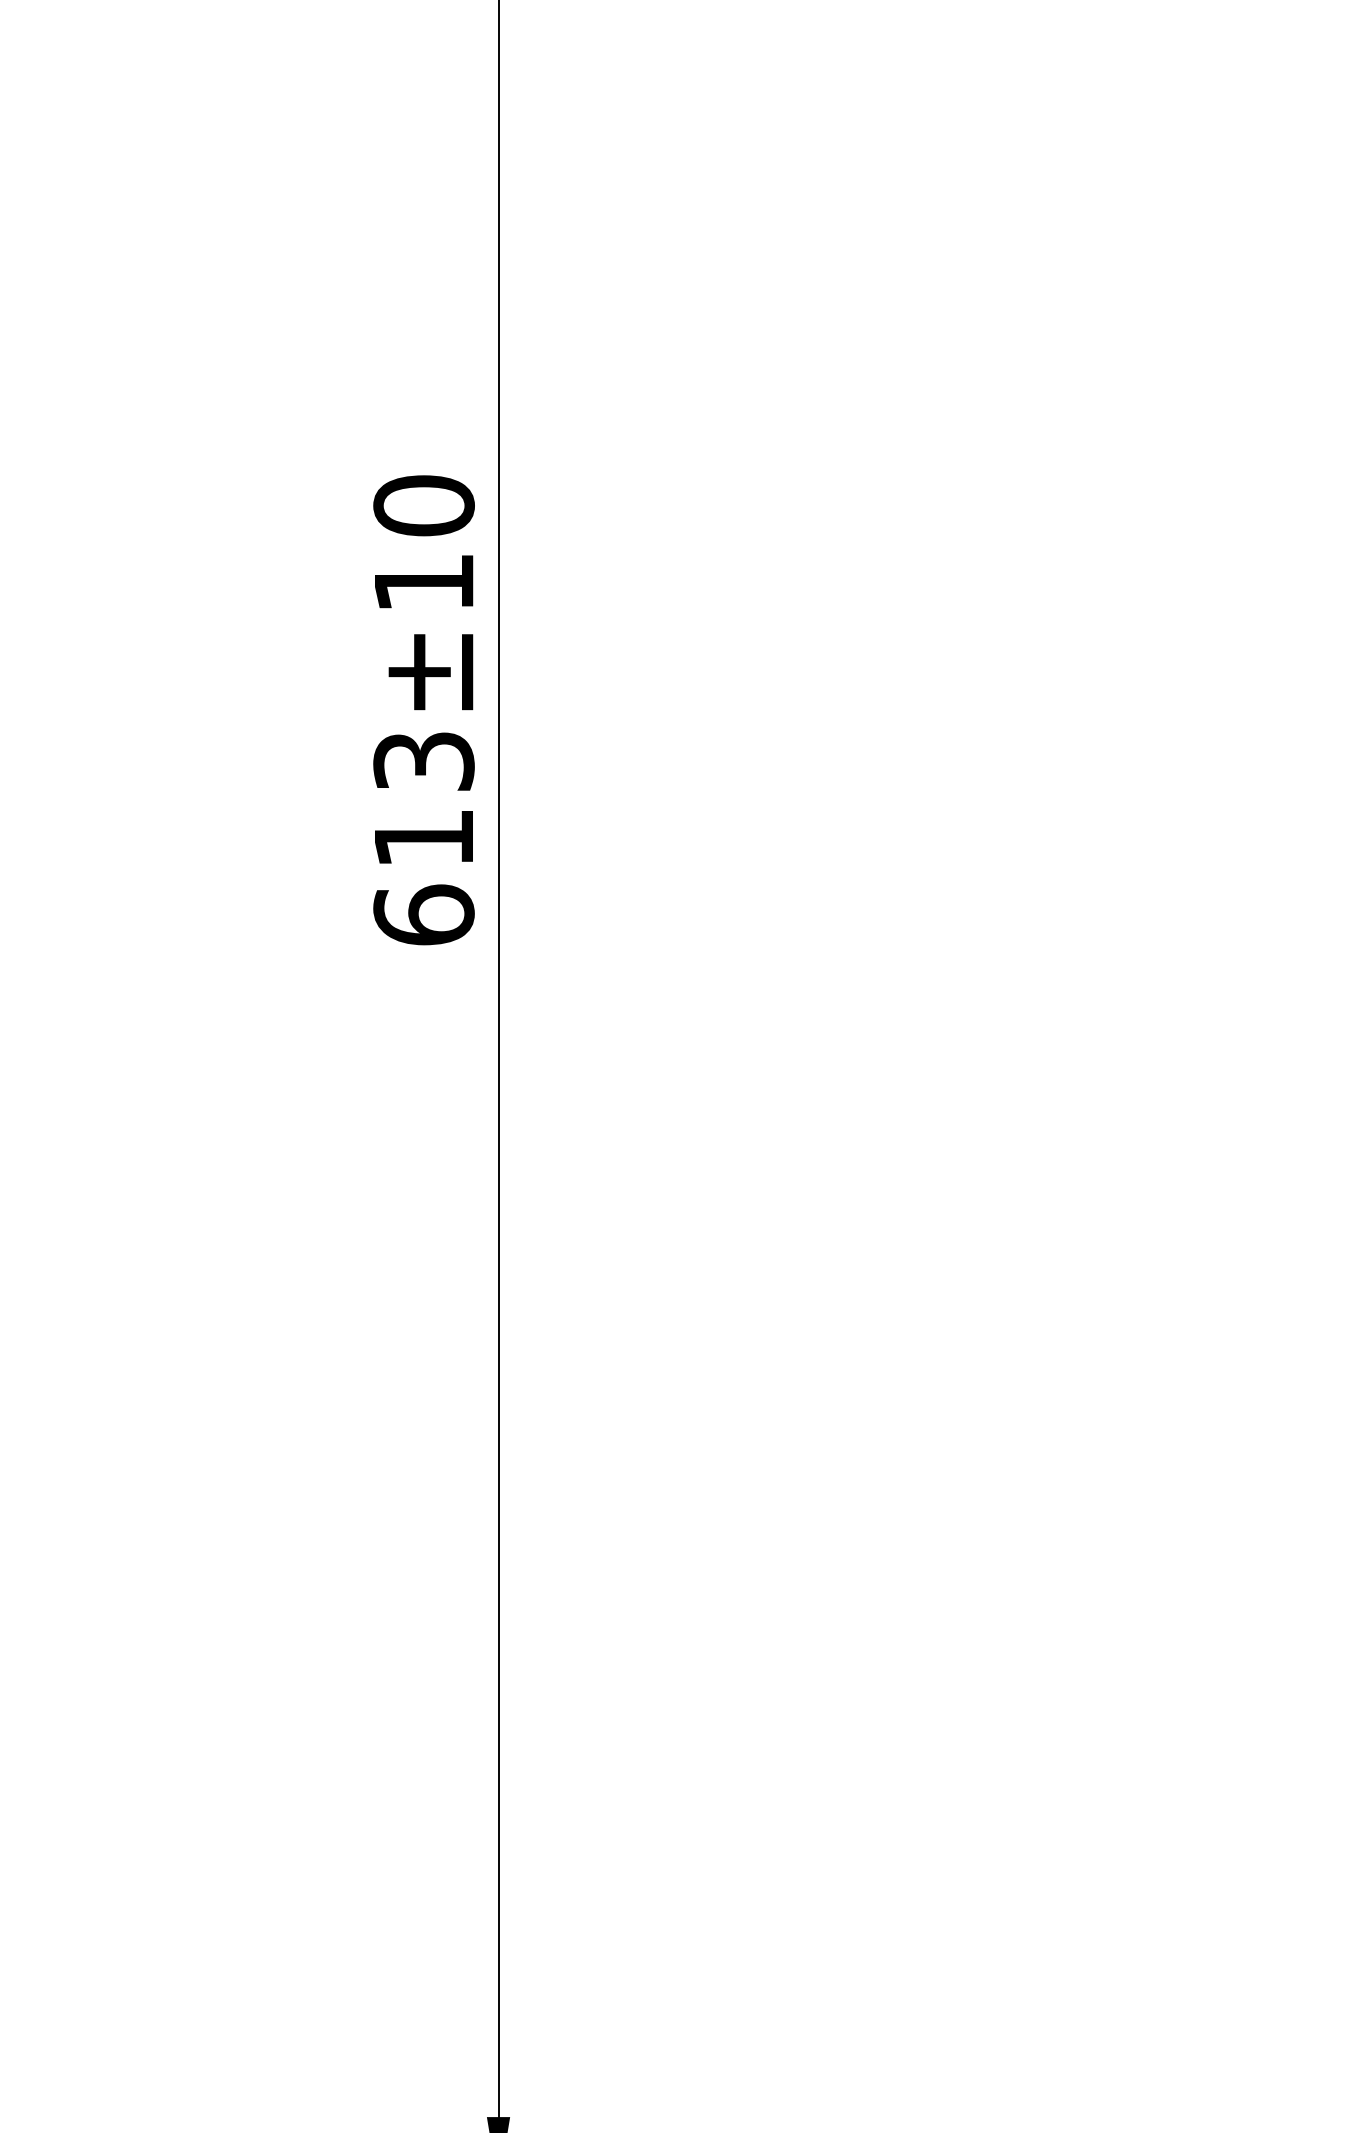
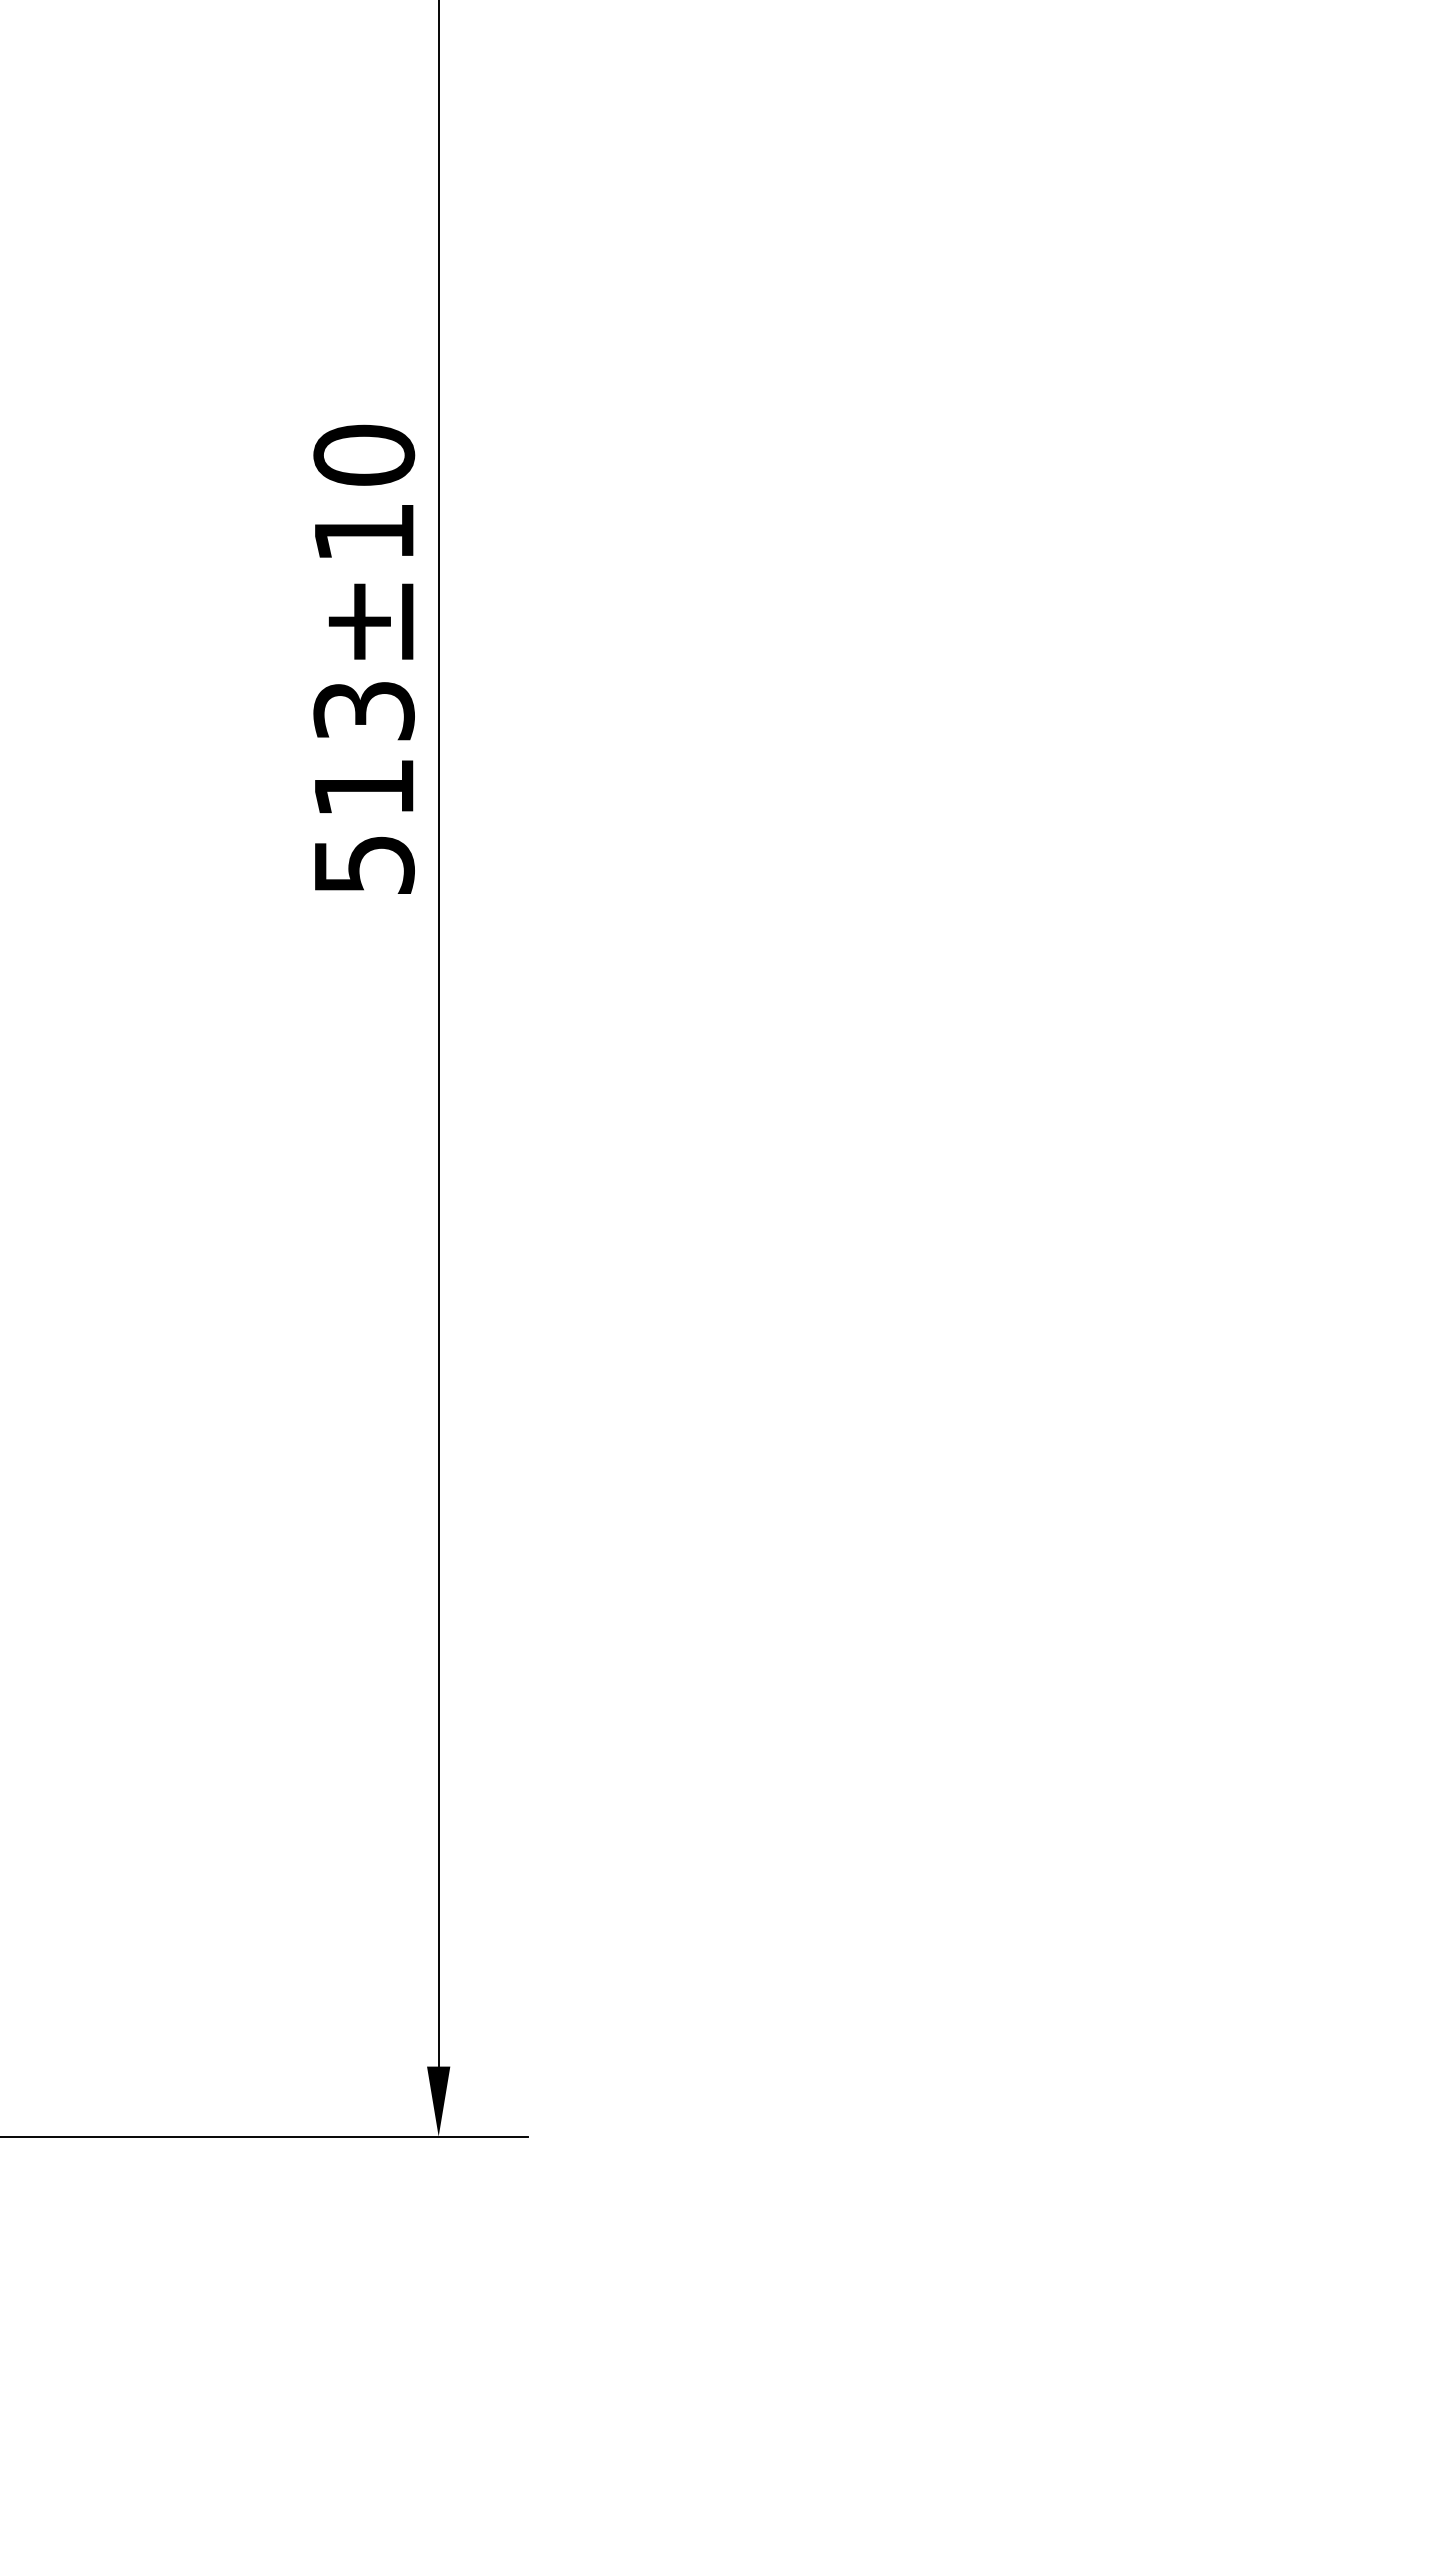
text: (423, 914) -> (363, 864), 613 -> 513

